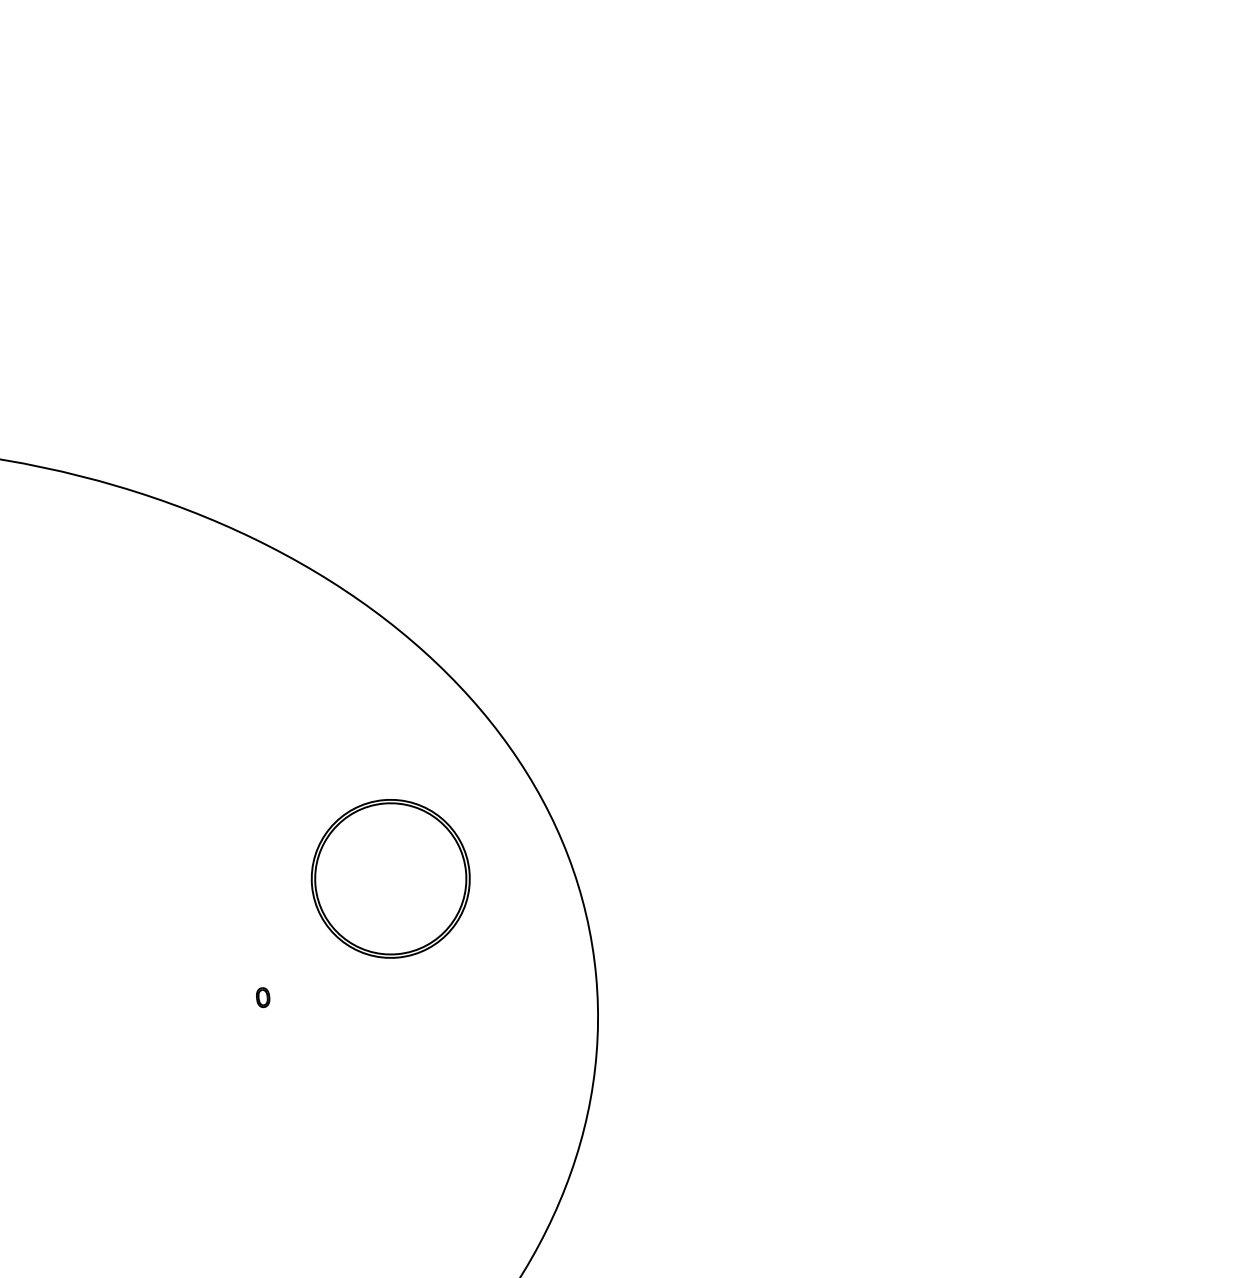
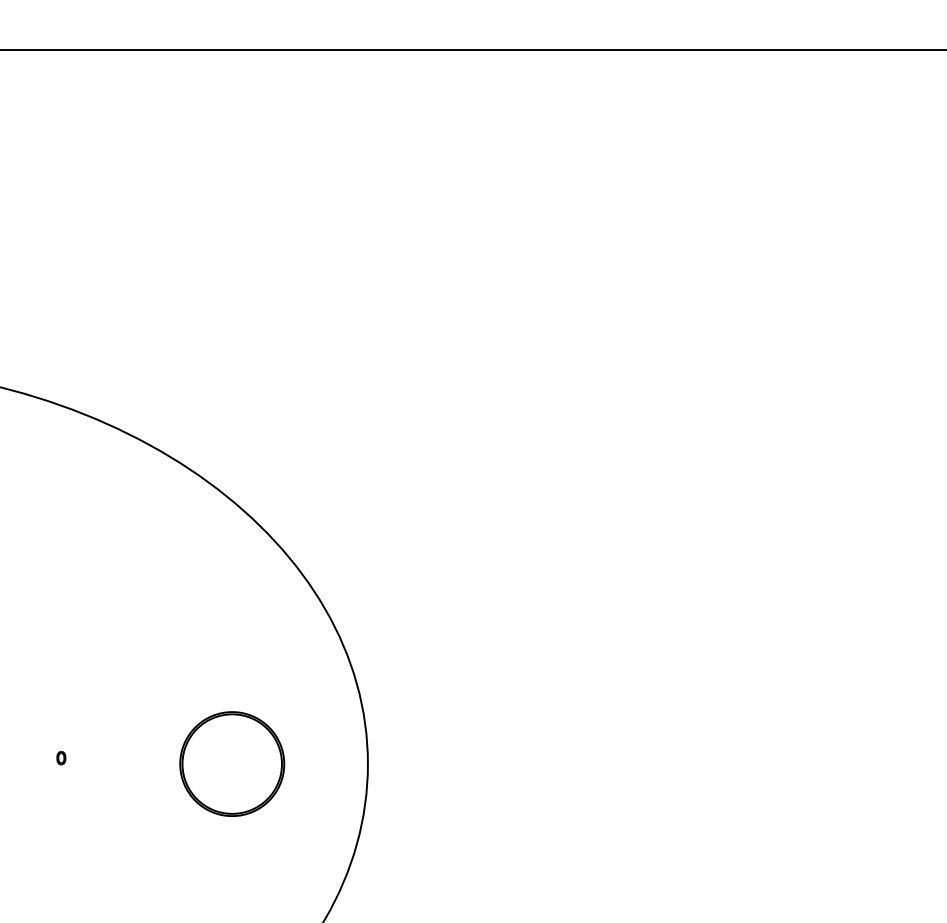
part: (391, 877) -> (232, 763), moved
part: (263, 998) -> (61, 758), moved

